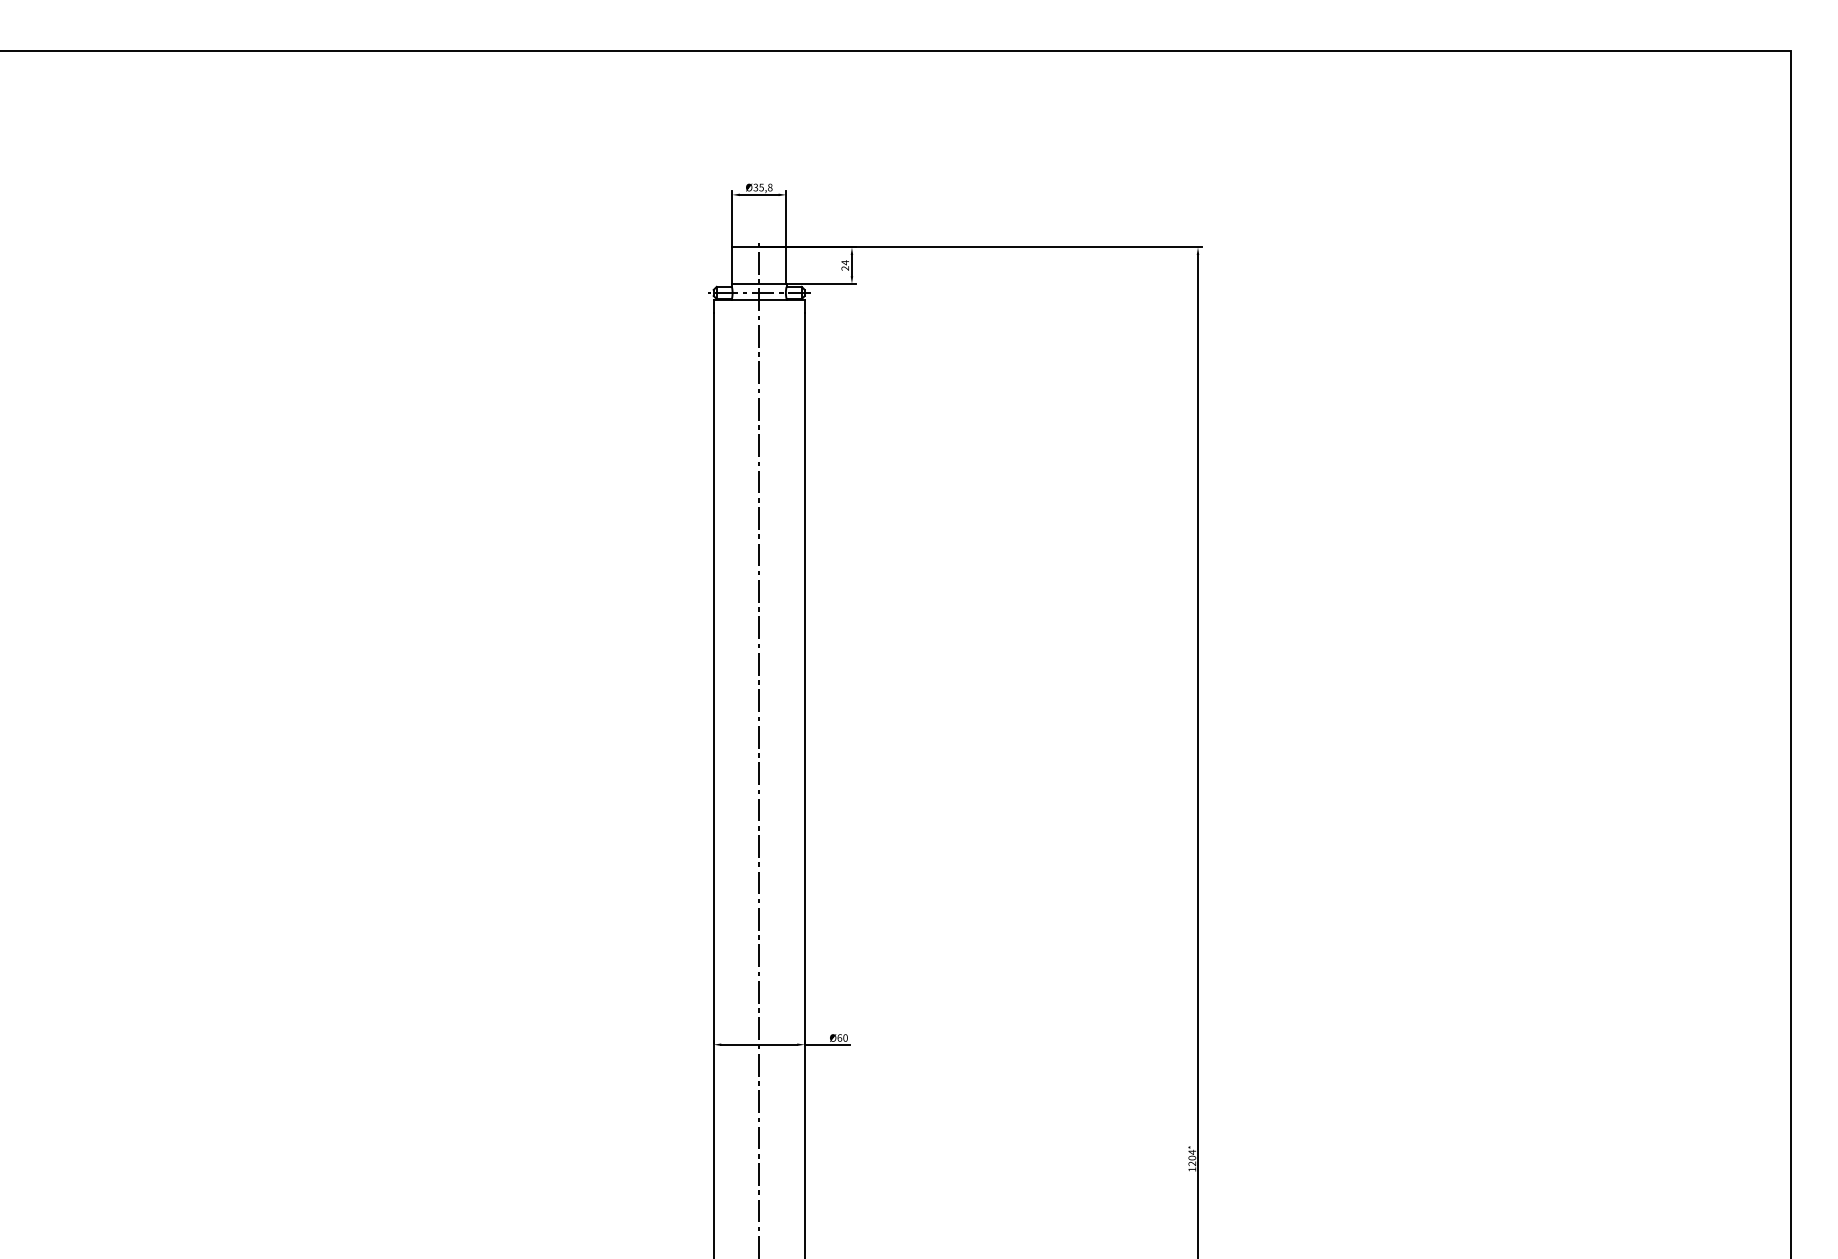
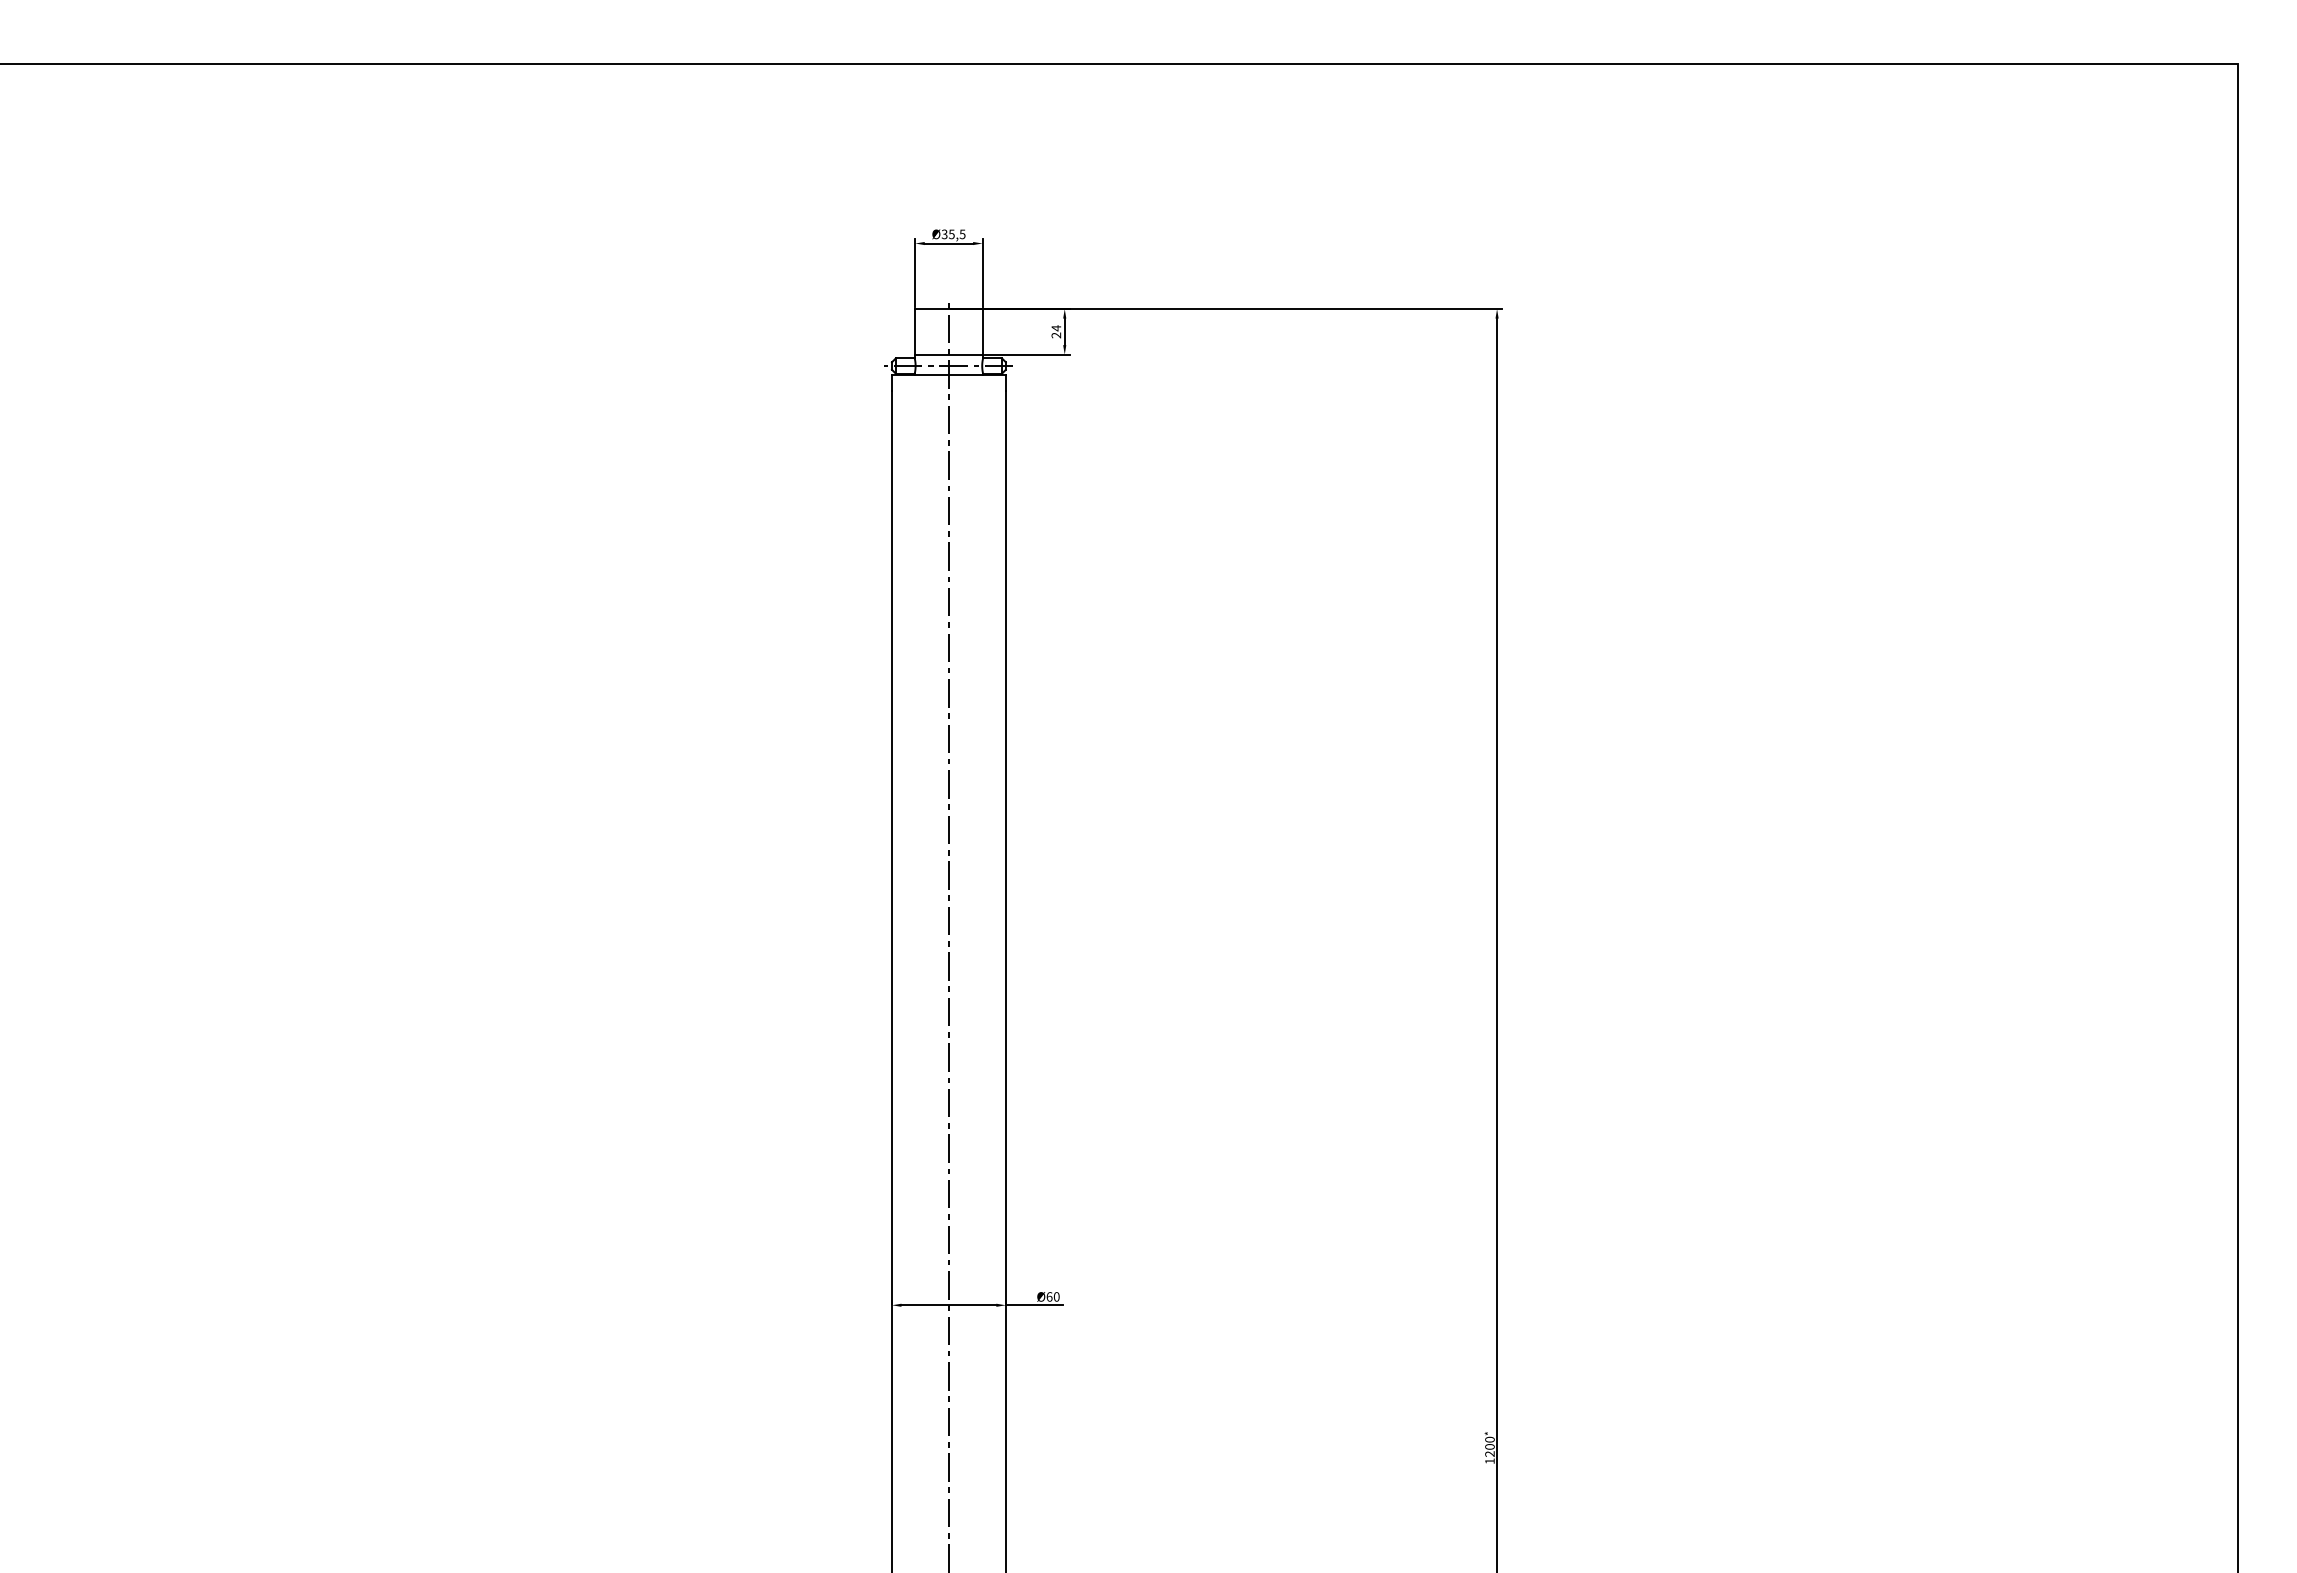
text: (770, 187) -> (962, 234), Ø35,8 -> Ø35,5
text: (1191, 1152) -> (1489, 1439), 1204 -> 1200

